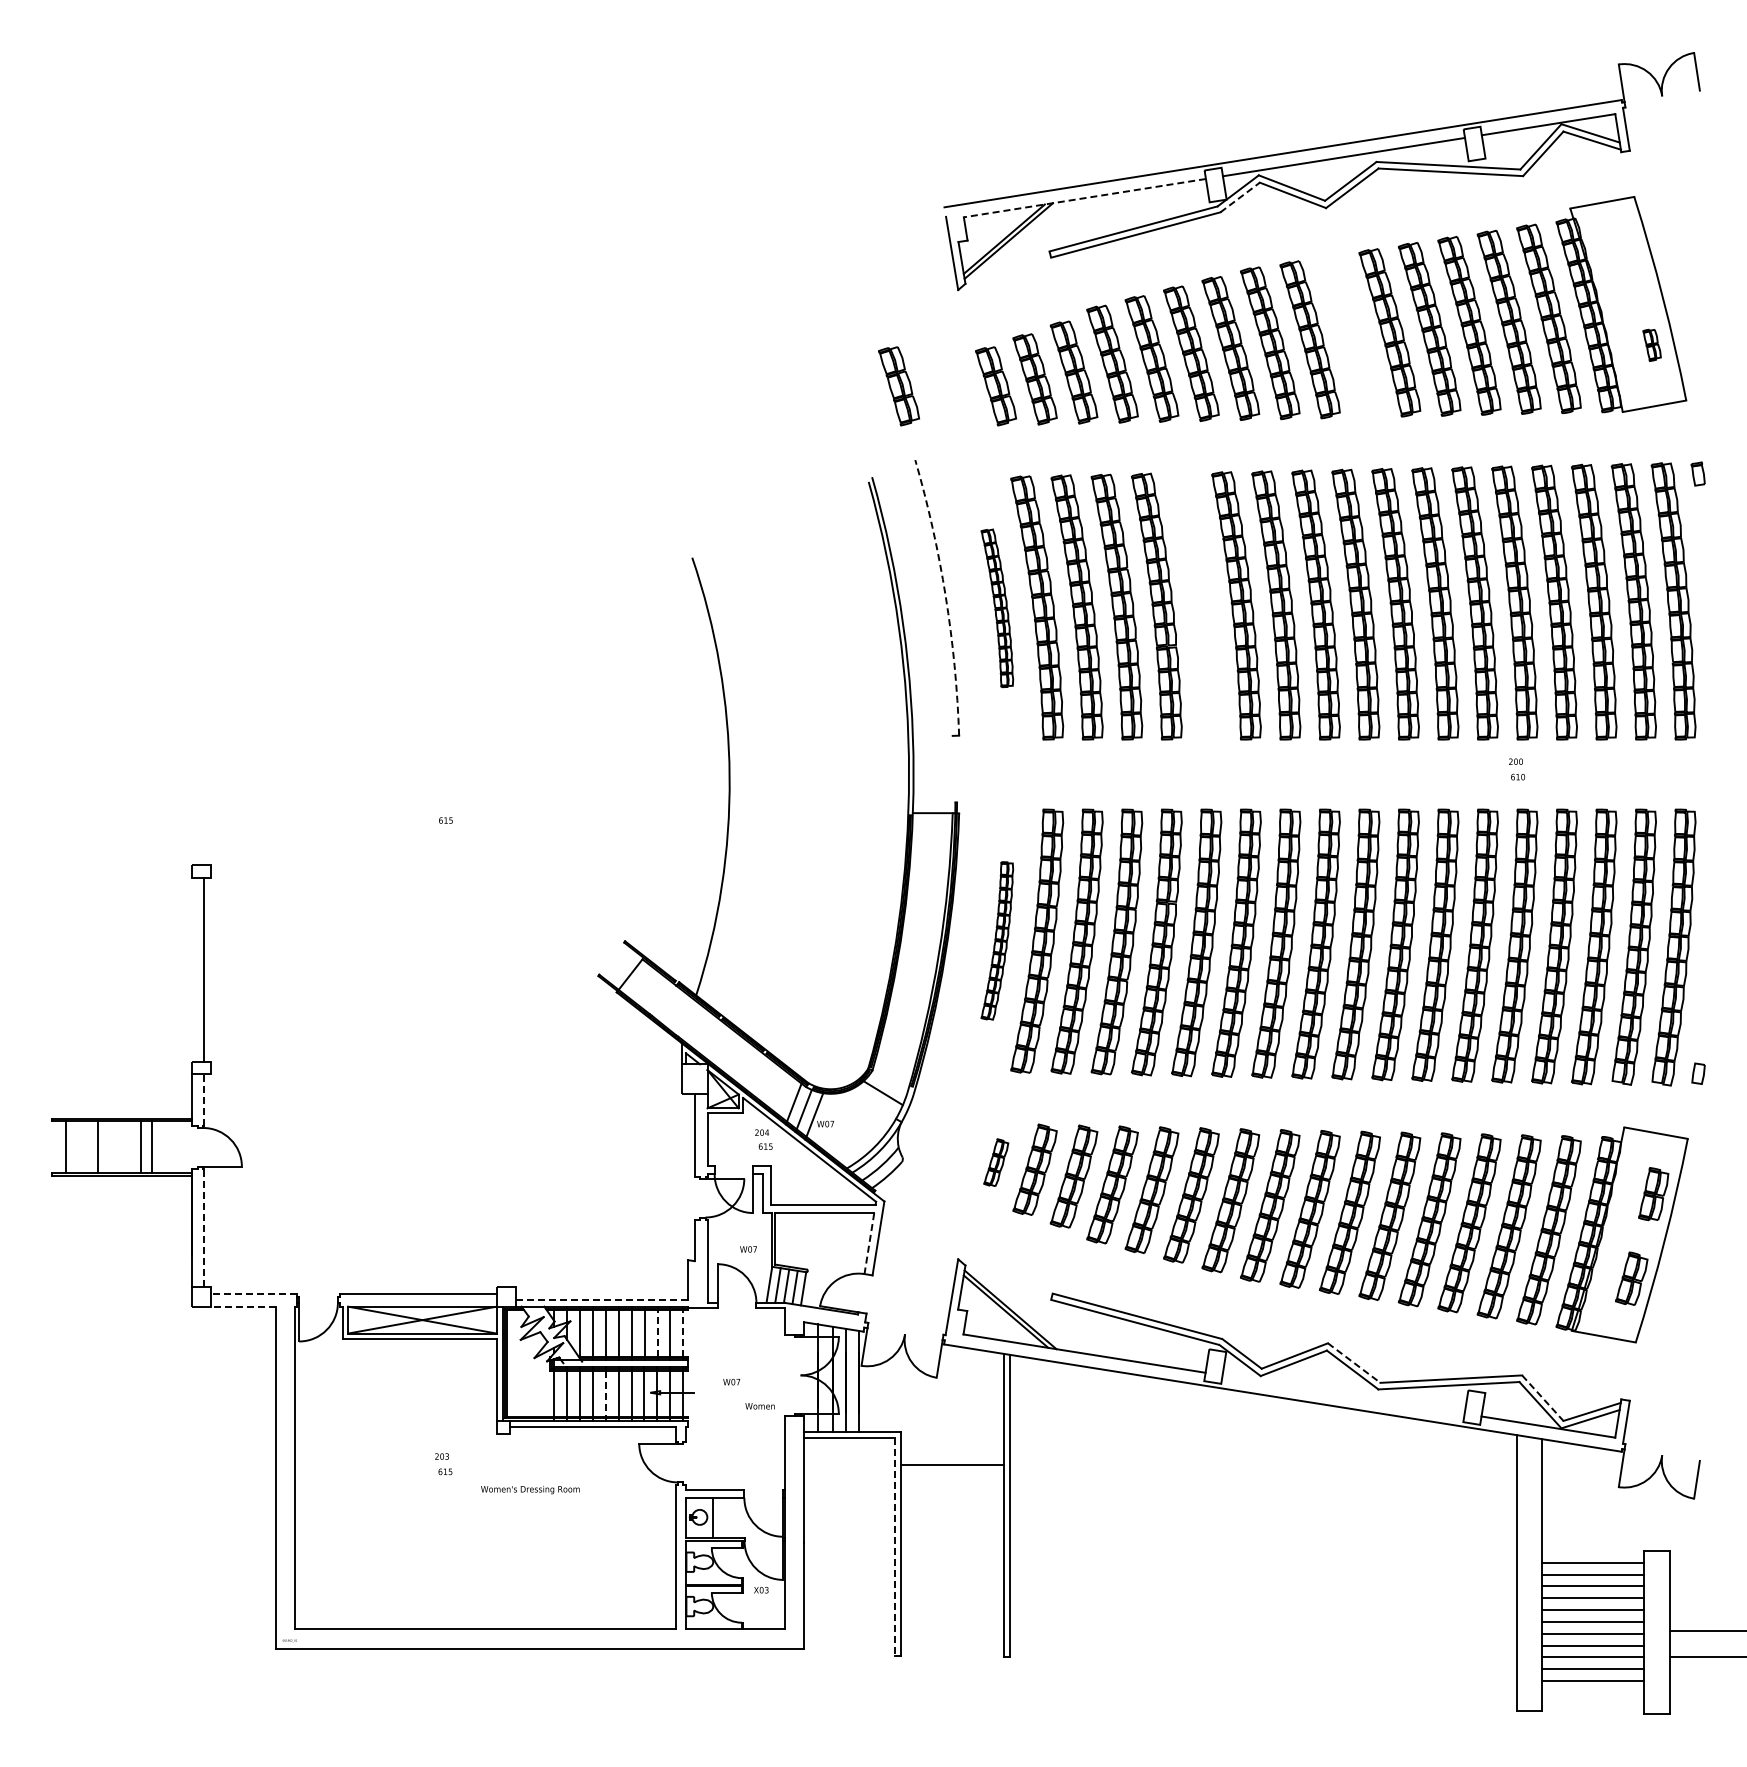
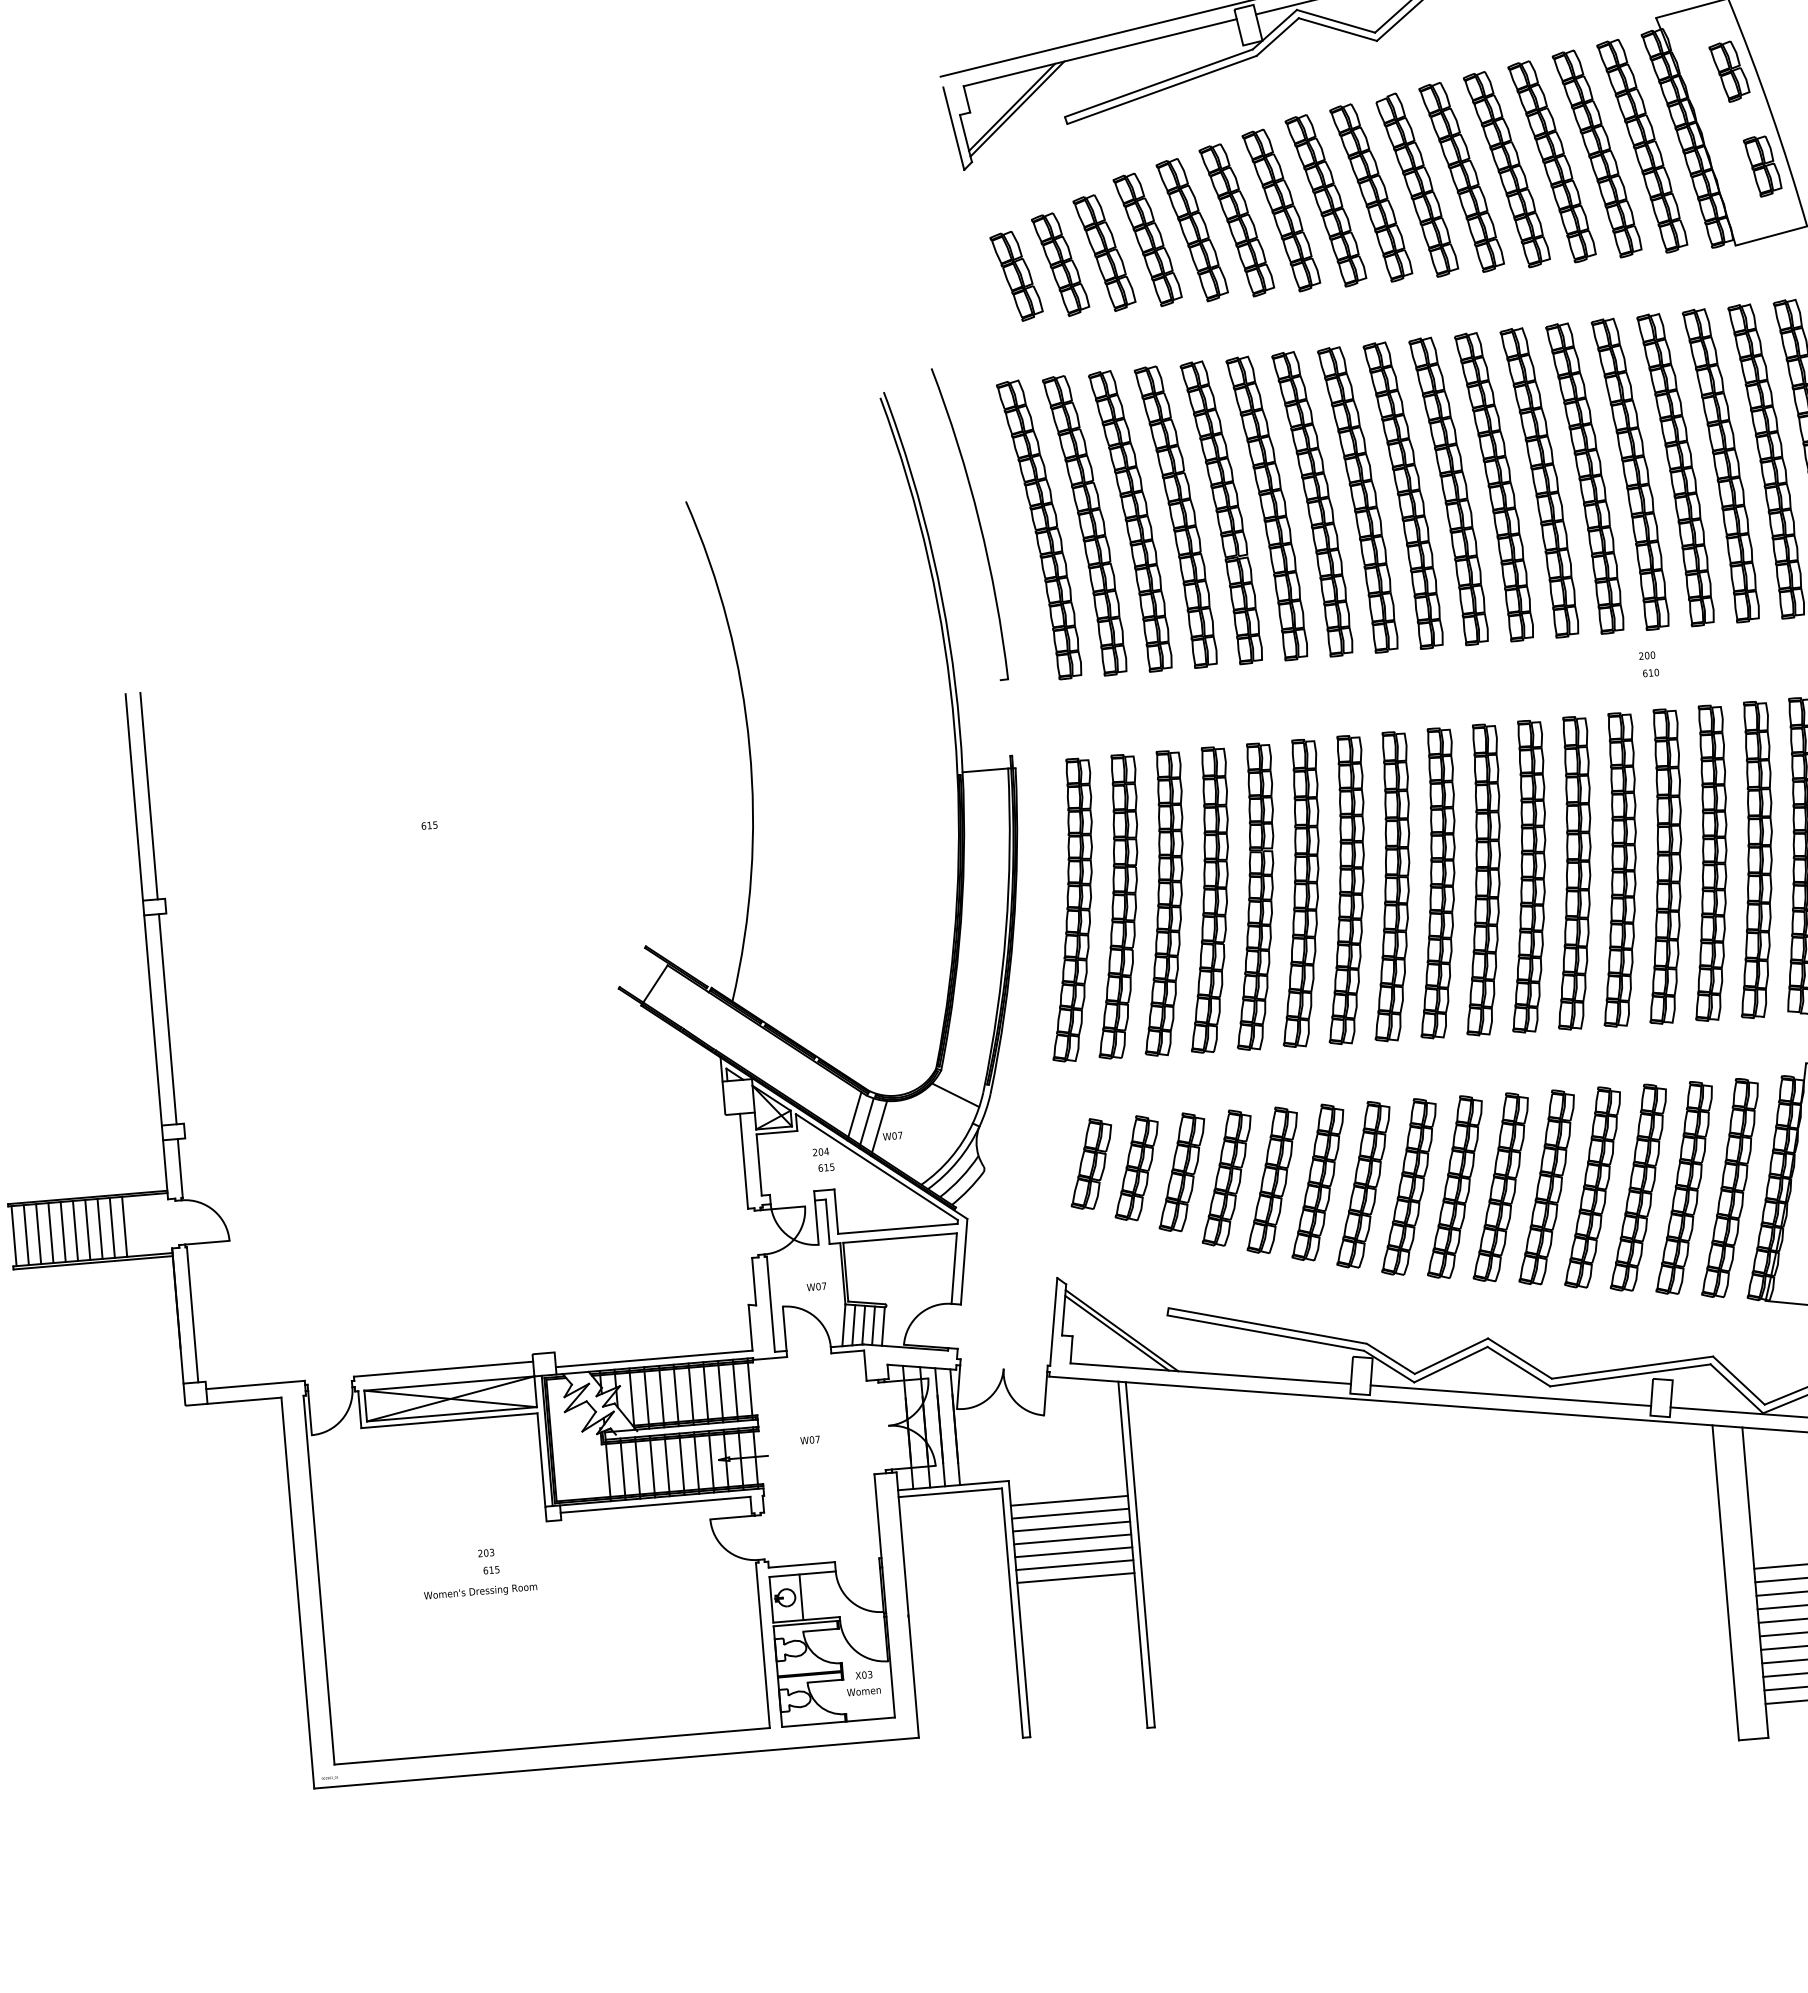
line: (1240, 197) -> (1278, 37), dashed -> solid
line: (1084, 198) -> (1099, 53), dashed -> solid
part: (1629, 260) -> (1728, 71), added
part: (1350, 336) -> (1417, 185), added
part: (1651, 345) -> (1762, 166), size x1.67
part: (898, 386) -> (905, 285), removed
arc: (945, 596) -> (979, 521), dashed -> solid
part: (1196, 606) -> (1267, 508), added
part: (997, 608) -> (1039, 530), size x1.67
line: (191, 774) -> (134, 797), added
line: (204, 774) -> (149, 796), added
part: (997, 940) -> (1071, 909), size x1.67
line: (191, 969) -> (152, 1020), added
line: (204, 1100) -> (180, 1168), dashed -> solid
line: (55, 1146) -> (14, 1235), added
line: (76, 1146) -> (38, 1233), added
line: (87, 1146) -> (51, 1232), added
line: (108, 1146) -> (75, 1230), added
line: (119, 1146) -> (87, 1229), added
line: (130, 1146) -> (100, 1228), added
part: (996, 1162) -> (1091, 1163), size x1.67
line: (204, 1227) -> (192, 1313), dashed -> solid
line: (869, 1243) -> (954, 1268), dashed -> solid
line: (253, 1293) -> (254, 1384), dashed -> solid
line: (601, 1300) -> (653, 1359), dashed -> solid
line: (242, 1306) -> (243, 1400), dashed -> solid
line: (657, 1333) -> (720, 1391), dashed -> solid
line: (683, 1333) -> (750, 1389), dashed -> solid
line: (1354, 1363) -> (1520, 1359), dashed -> solid
line: (605, 1394) -> (667, 1466), dashed -> solid
line: (1343, 1394) -> (1510, 1395), added
line: (1542, 1398) -> (1738, 1381), dashed -> solid
text: (759, 1406) -> (863, 1691), moved
line: (952, 1453) -> (1069, 1500), added
line: (952, 1476) -> (1071, 1526), added
line: (952, 1487) -> (1072, 1539), added
text: (530, 1489) -> (480, 1591), moved
line: (952, 1498) -> (1073, 1551), added
line: (952, 1510) -> (1074, 1565), added
line: (952, 1521) -> (1075, 1578), added
line: (894, 1547) -> (1012, 1613), dashed -> solid

